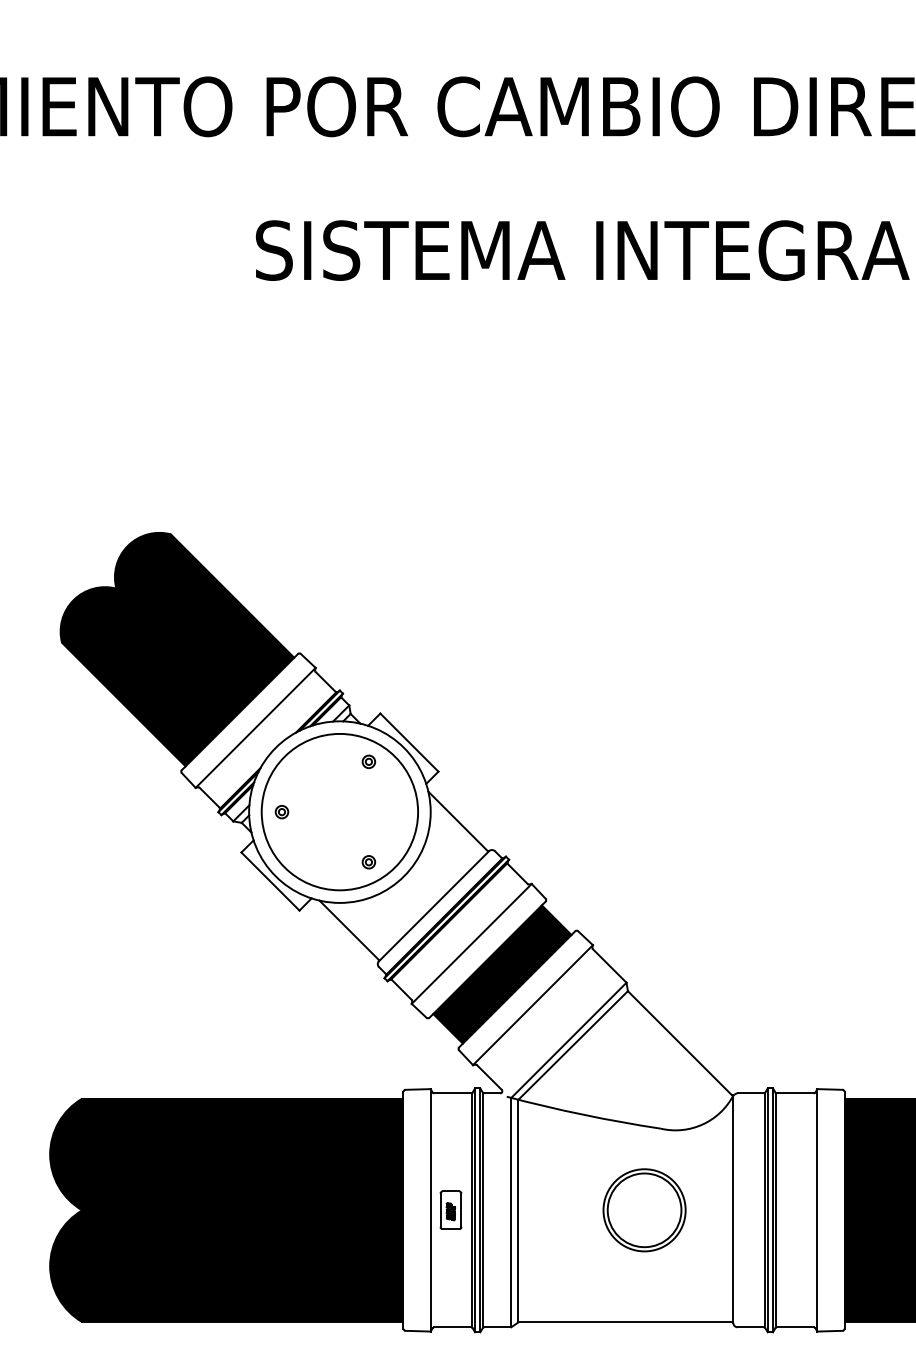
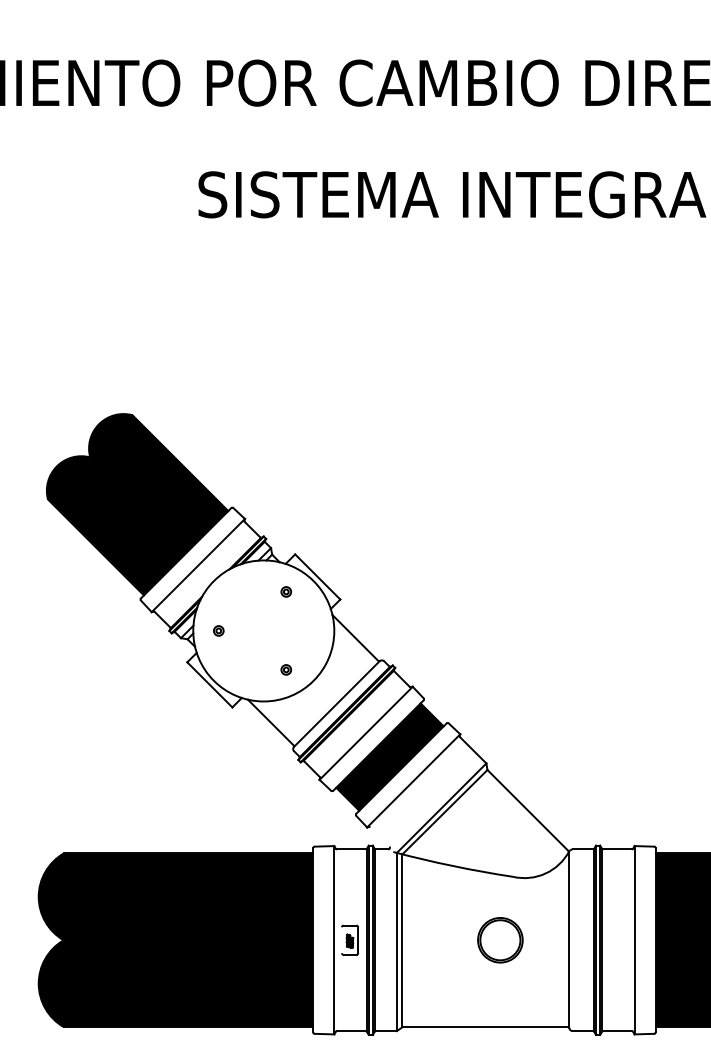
circle: (339, 812) -> (263, 631), removed
line: (489, 1077) -> (379, 837), removed
line: (440, 1210) -> (341, 940), removed
part: (644, 1210) -> (500, 940), size x0.7

